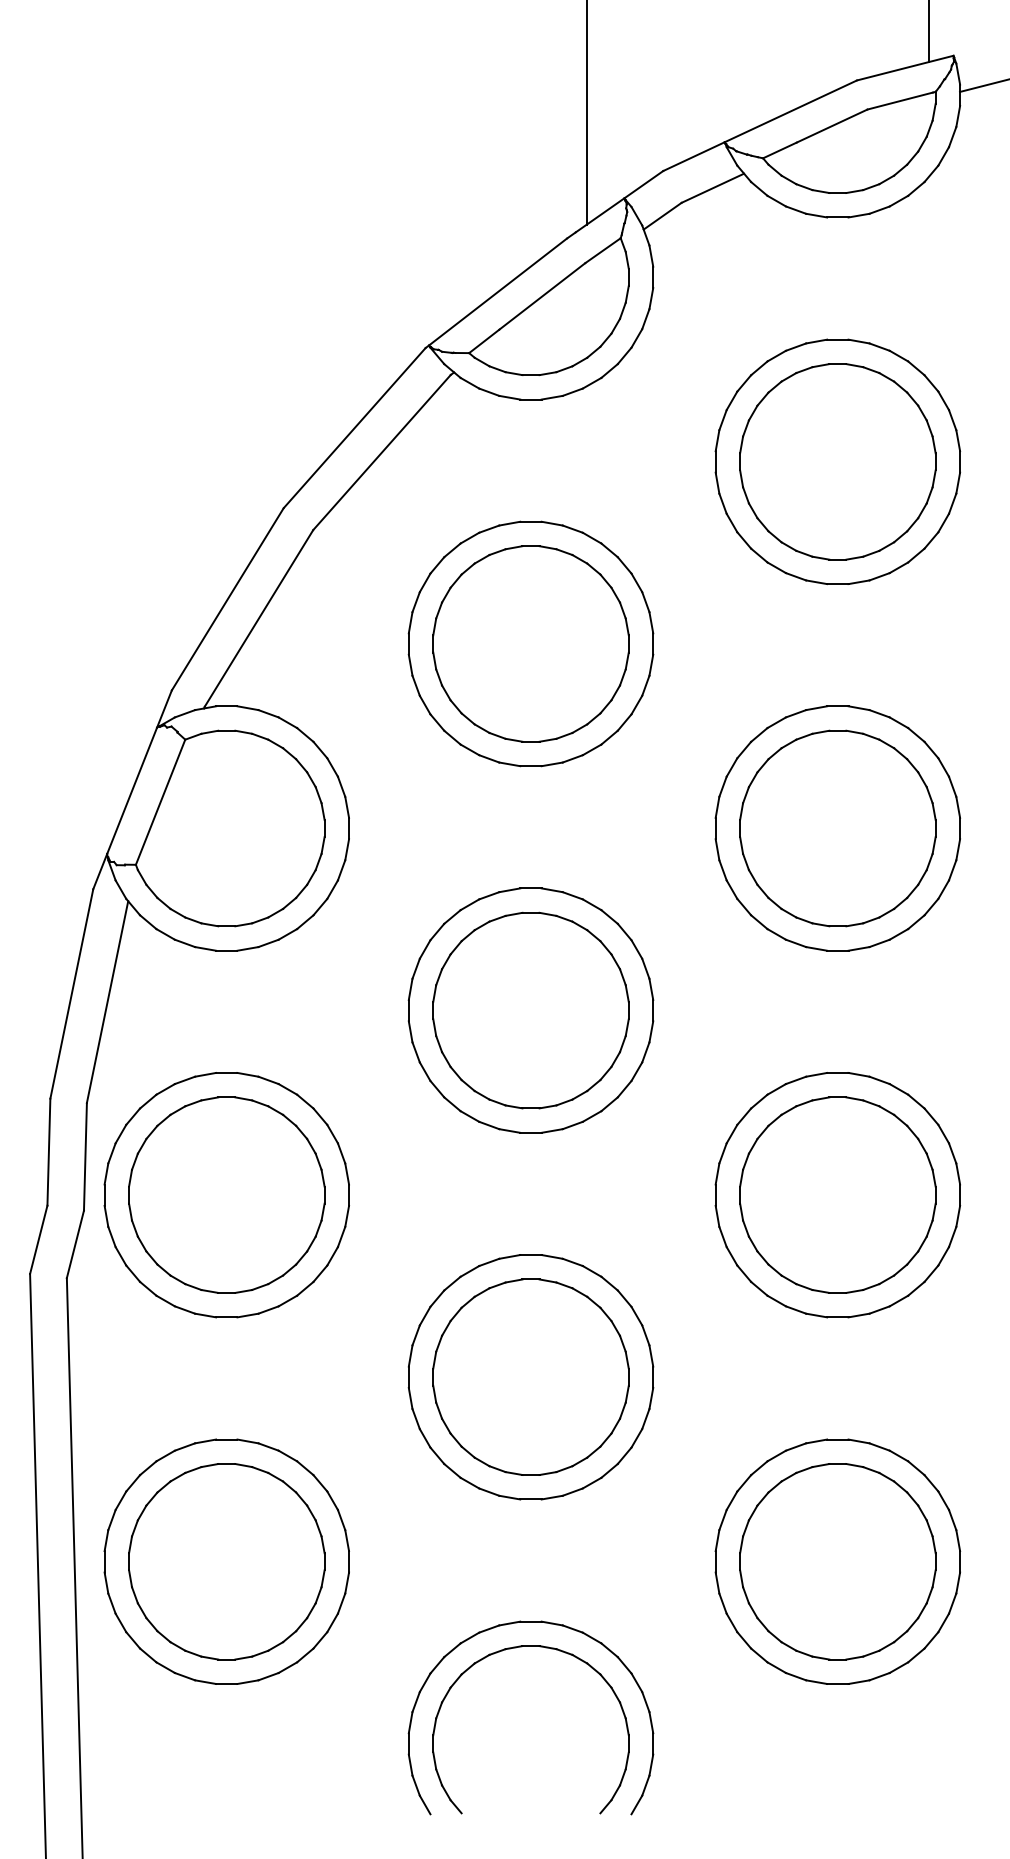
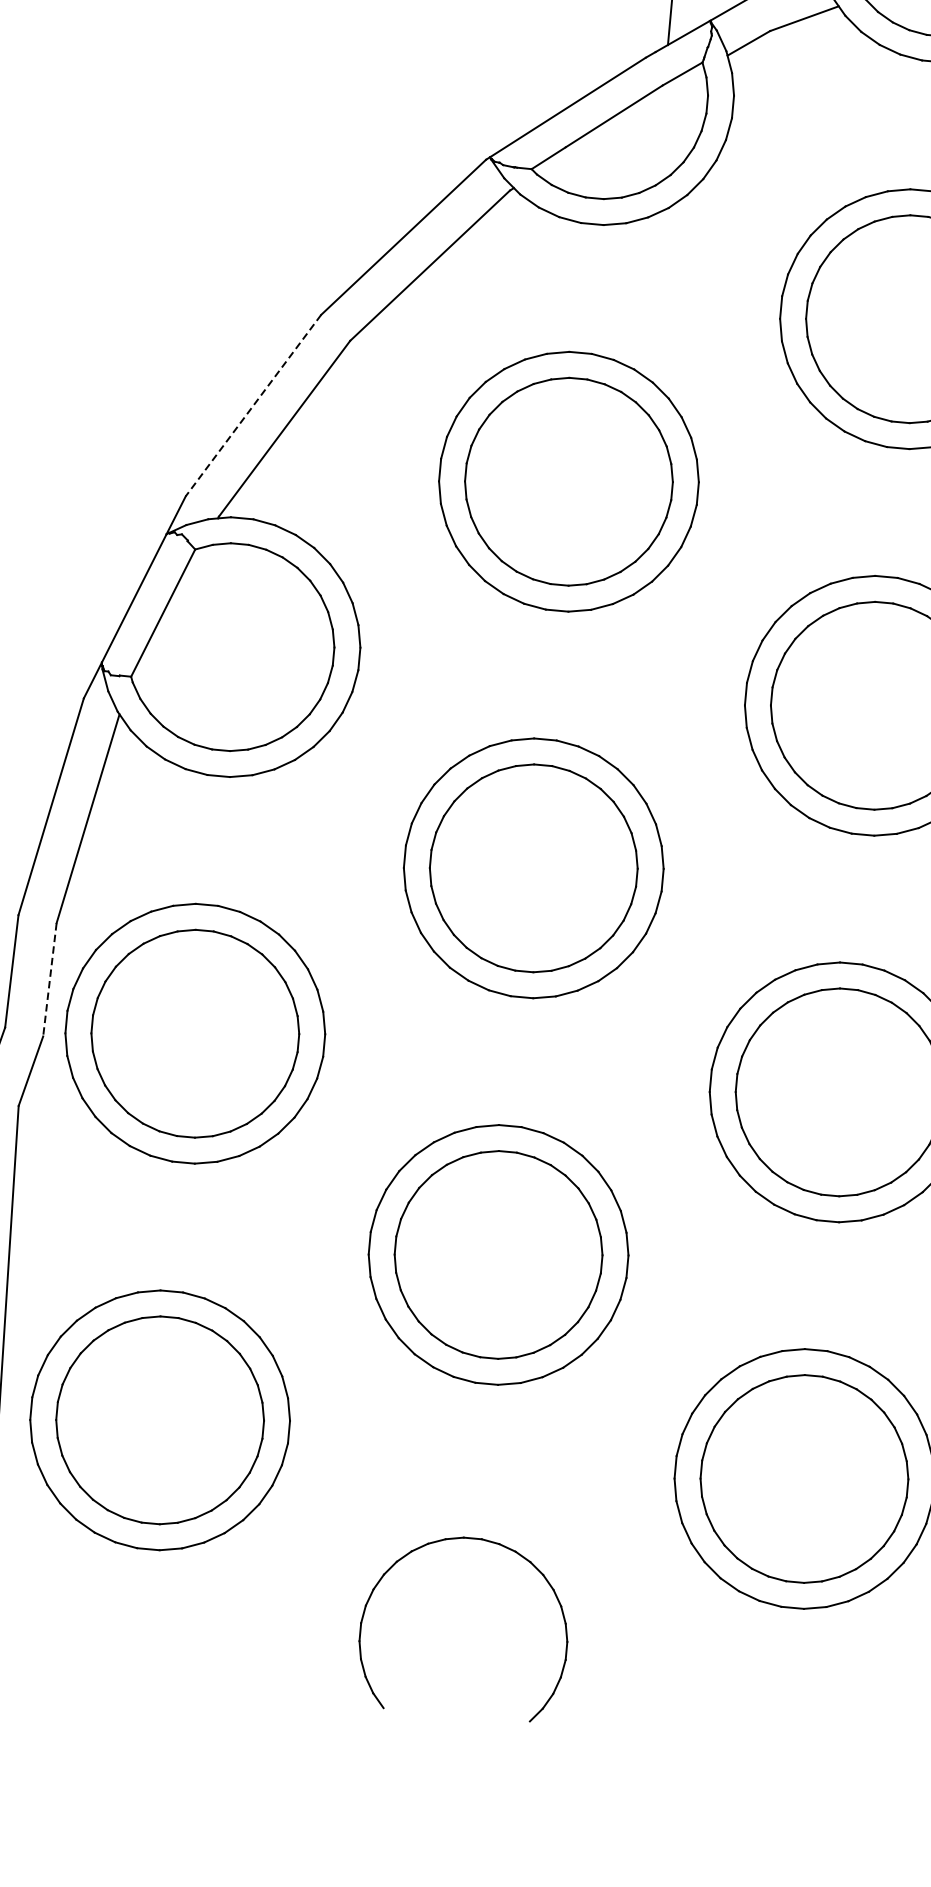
line: (227, 599) -> (253, 405), solid -> dashed
line: (85, 1156) -> (50, 979), solid -> dashed
part: (517, 1623) -> (460, 1513), removed

